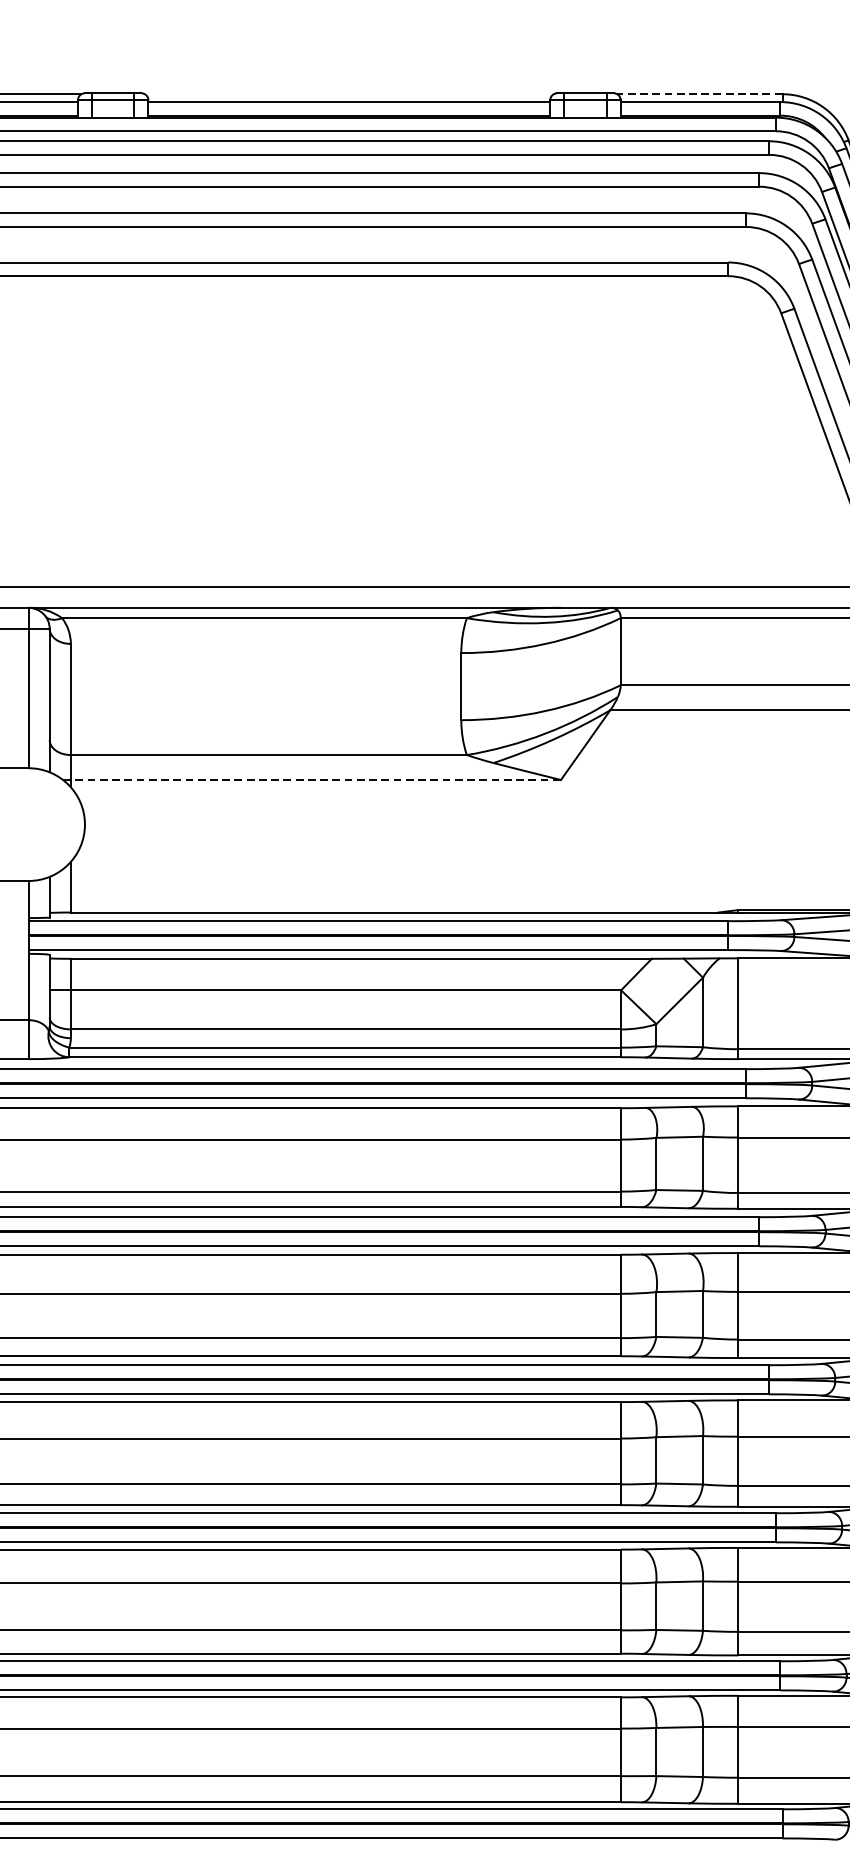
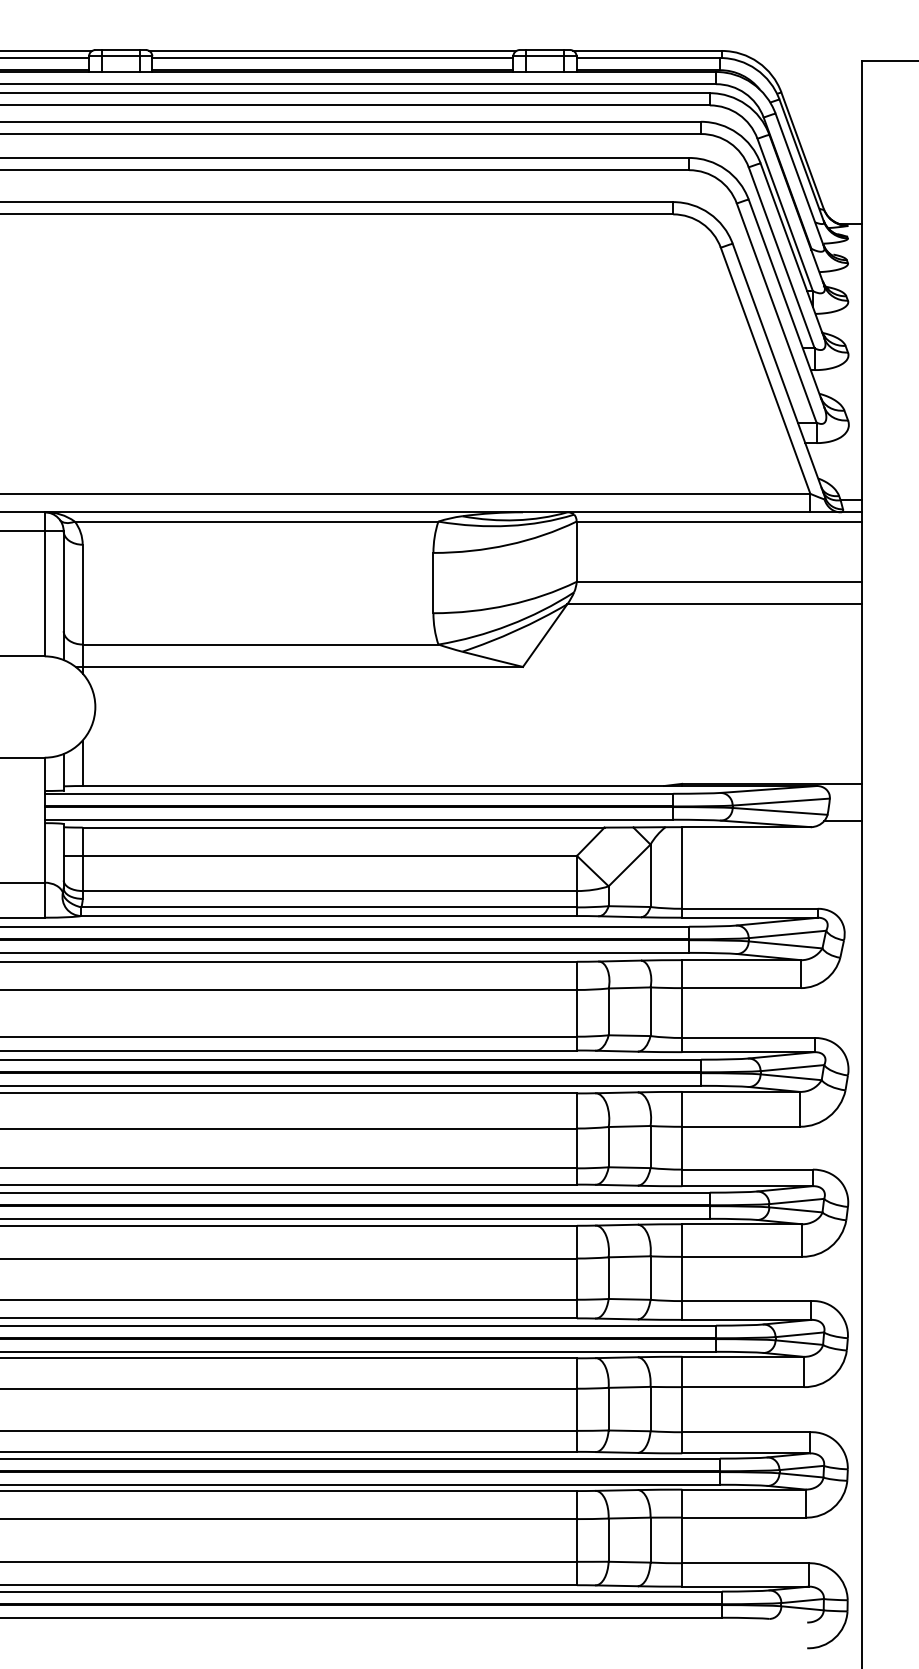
line: (348, 93) -> (332, 50), added
line: (699, 93) -> (647, 50), dashed -> solid
line: (312, 779) -> (299, 666), dashed -> solid

